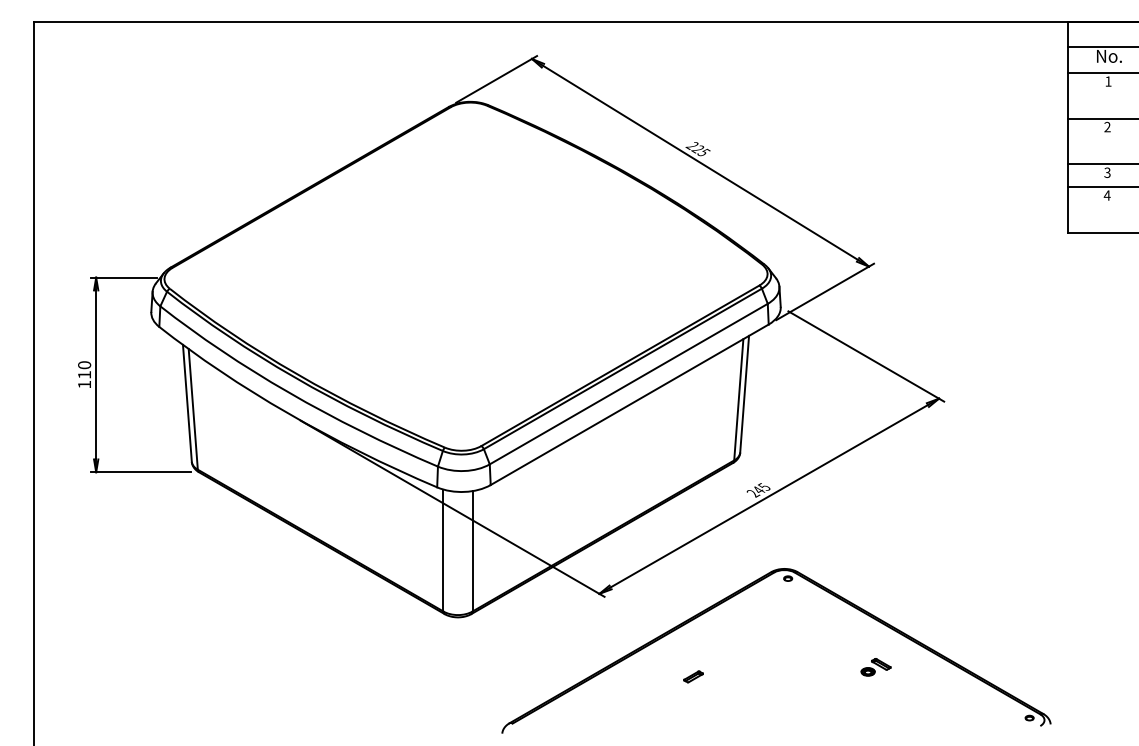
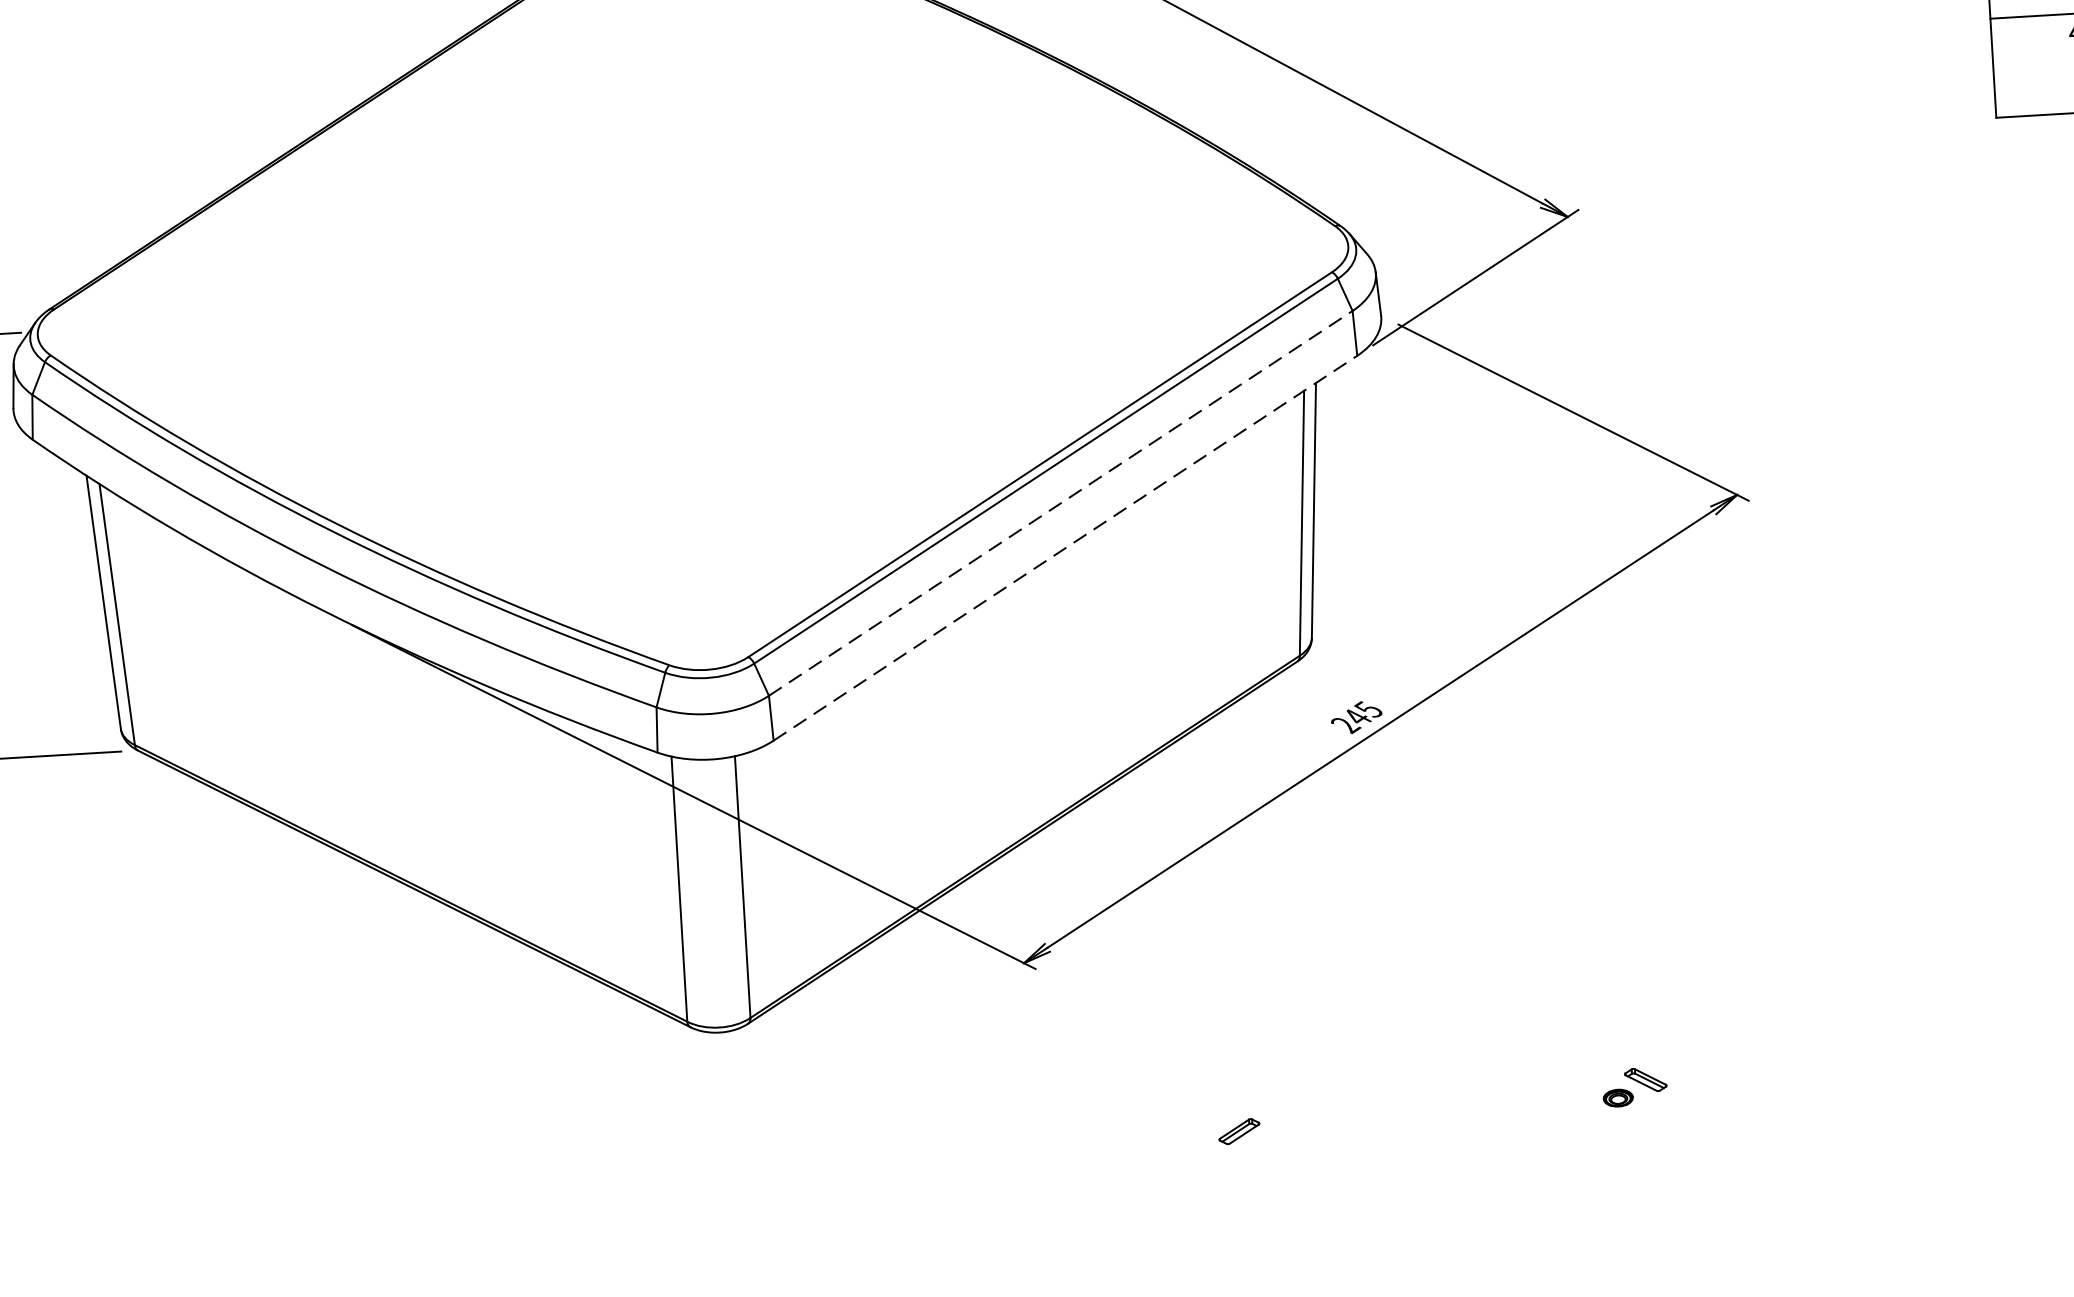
line: (628, 384) -> (1060, 504), solid -> dashed
line: (629, 404) -> (1064, 547), solid -> dashed
part: (740, 593) -> (1330, 944), removed

